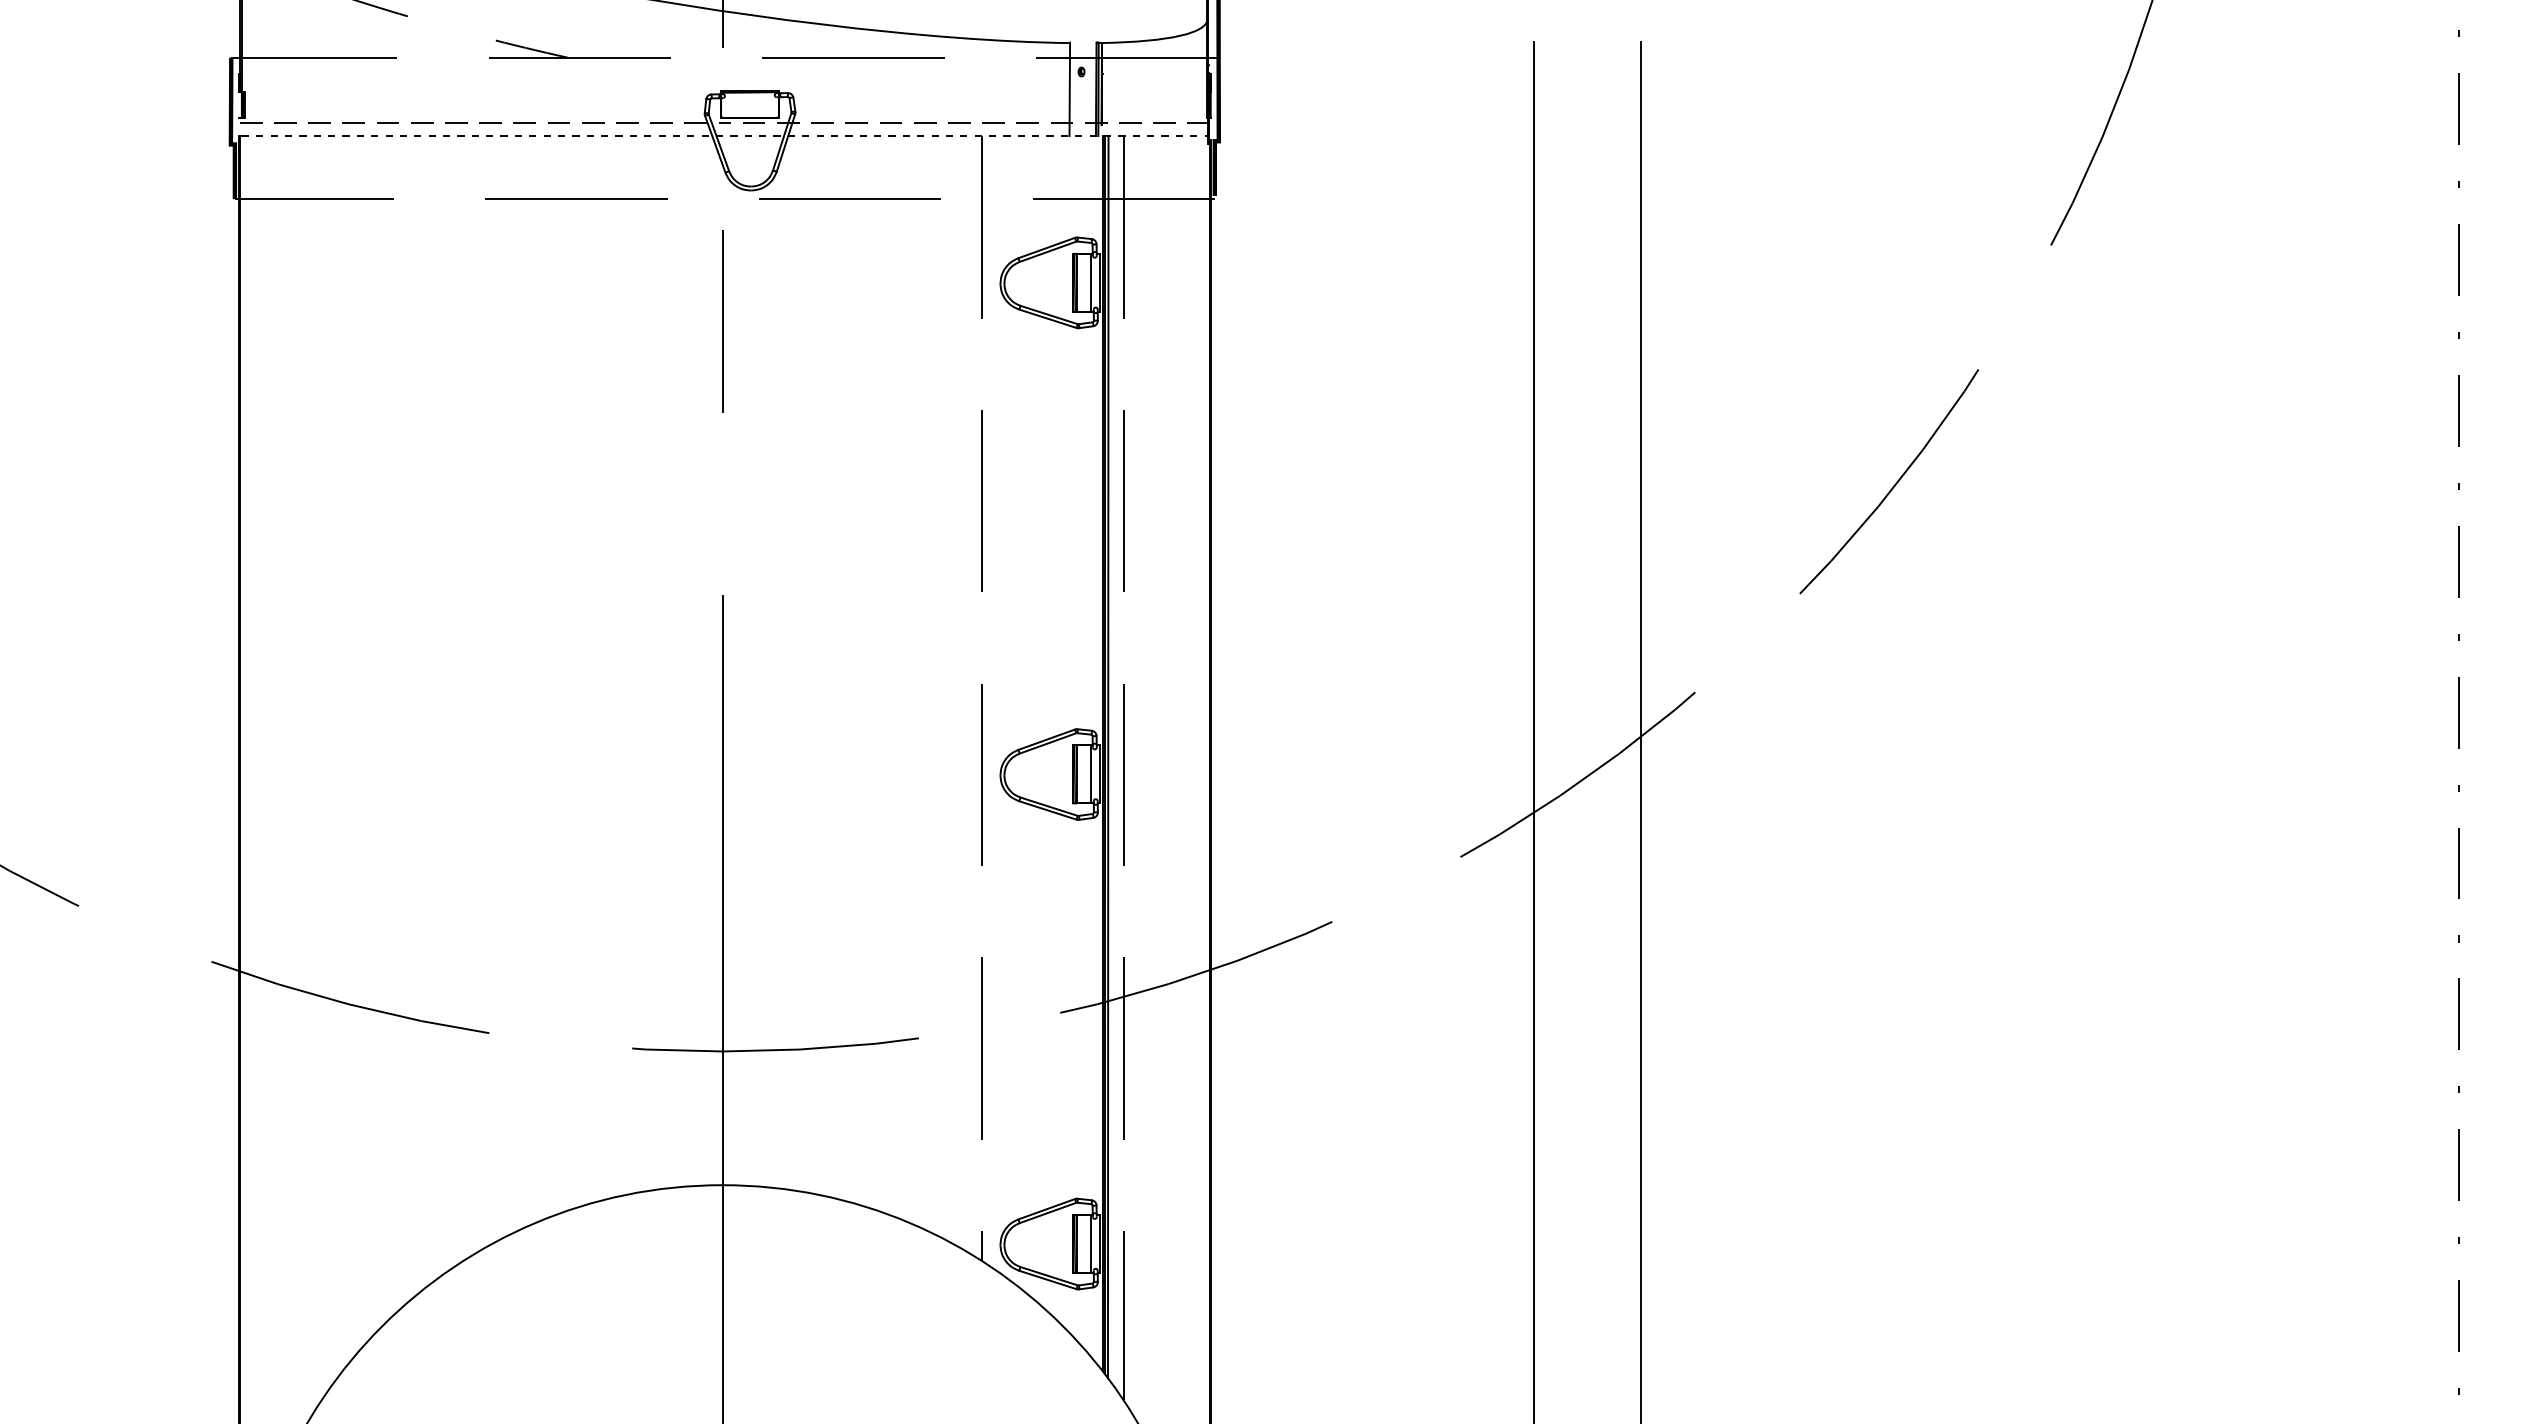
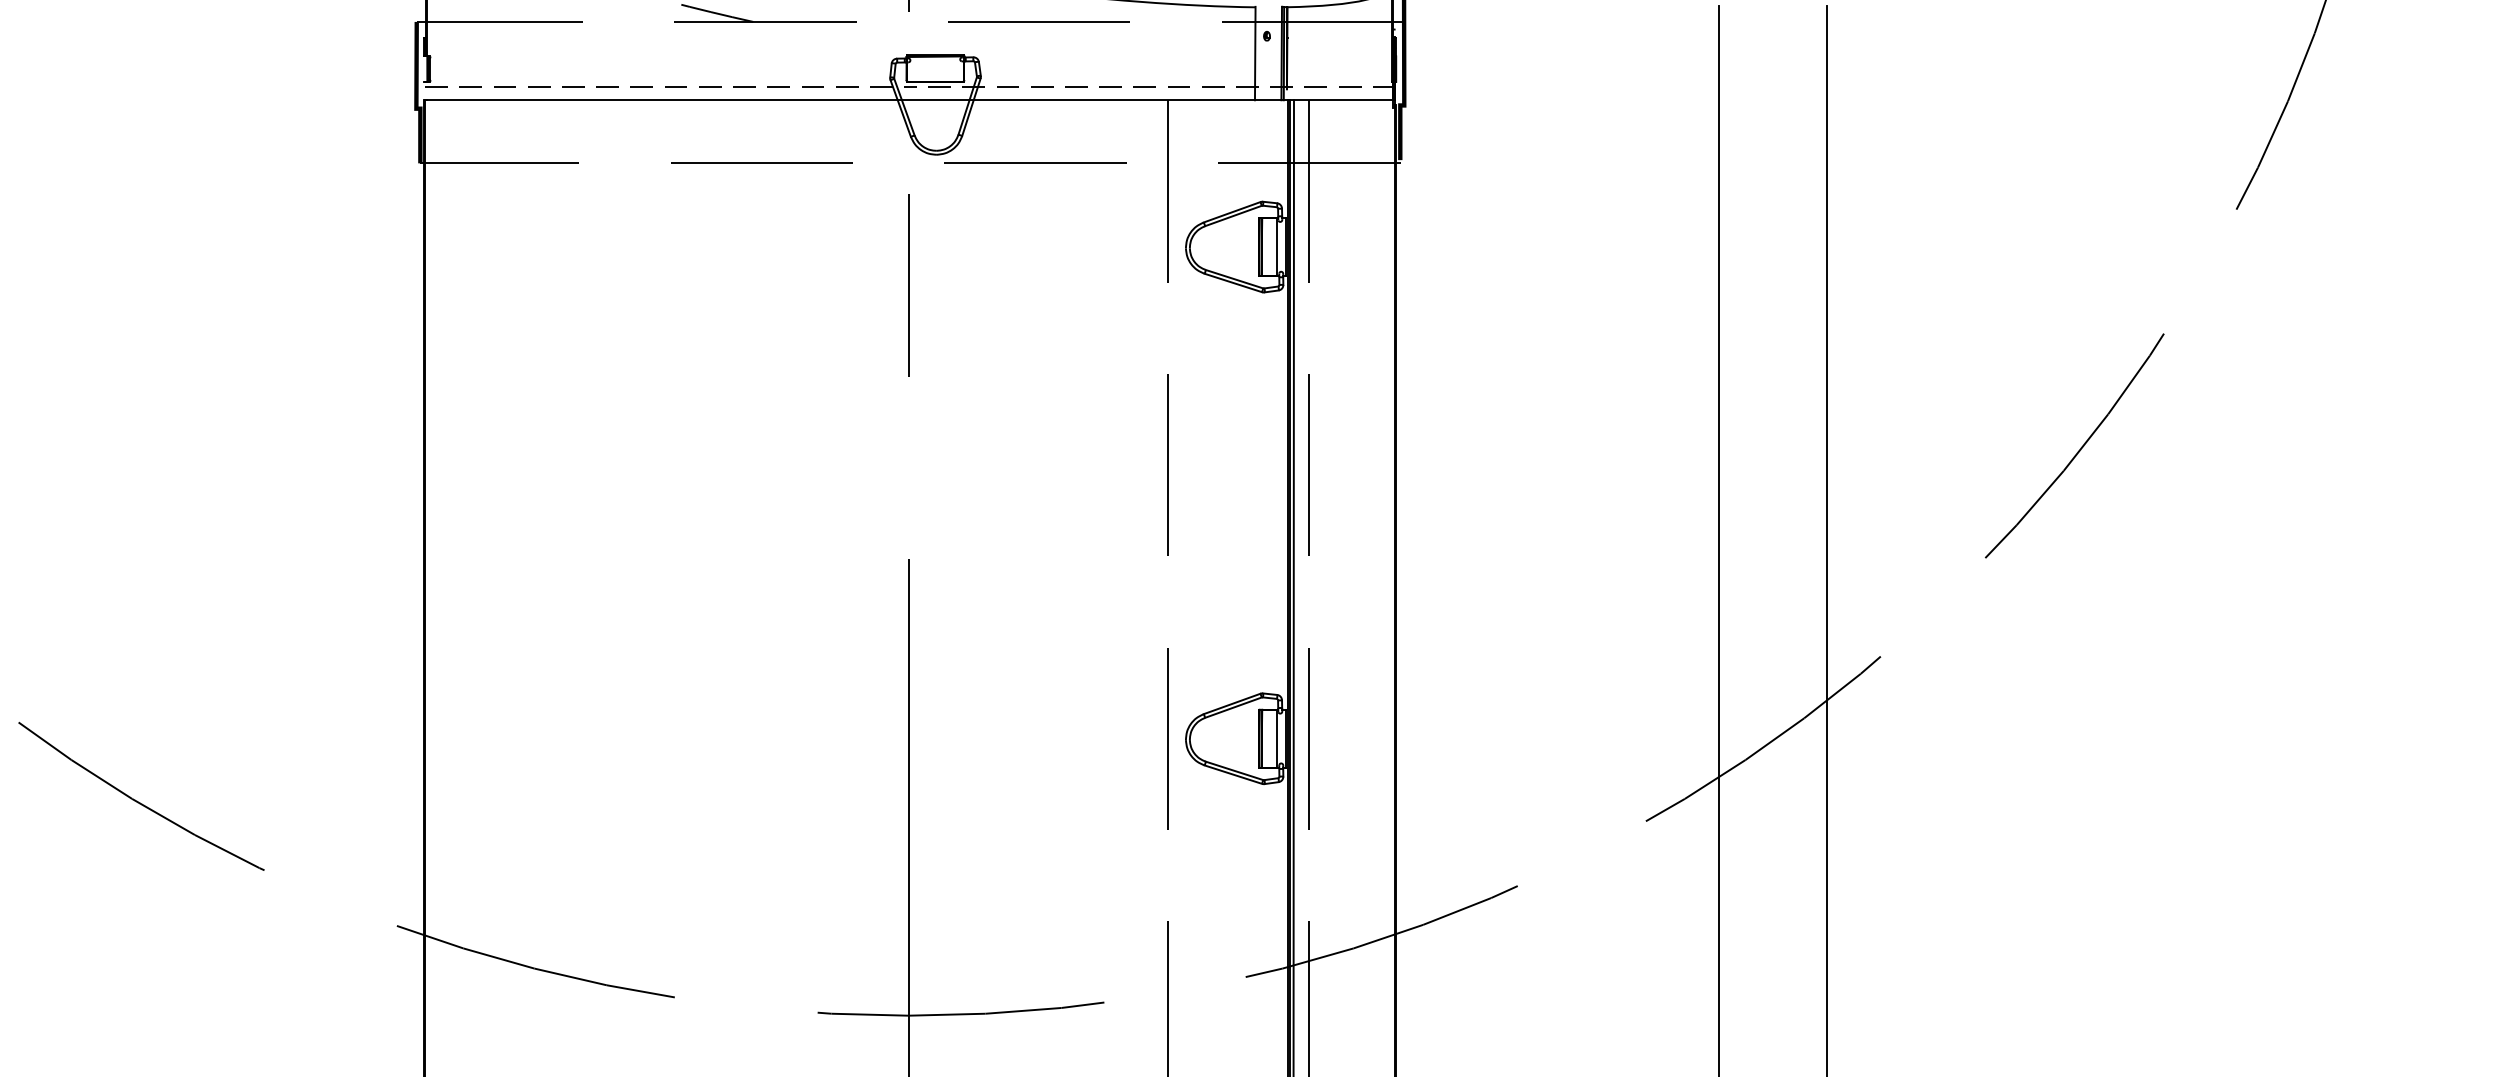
line: (724, 136) -> (909, 100), dashed -> solid

